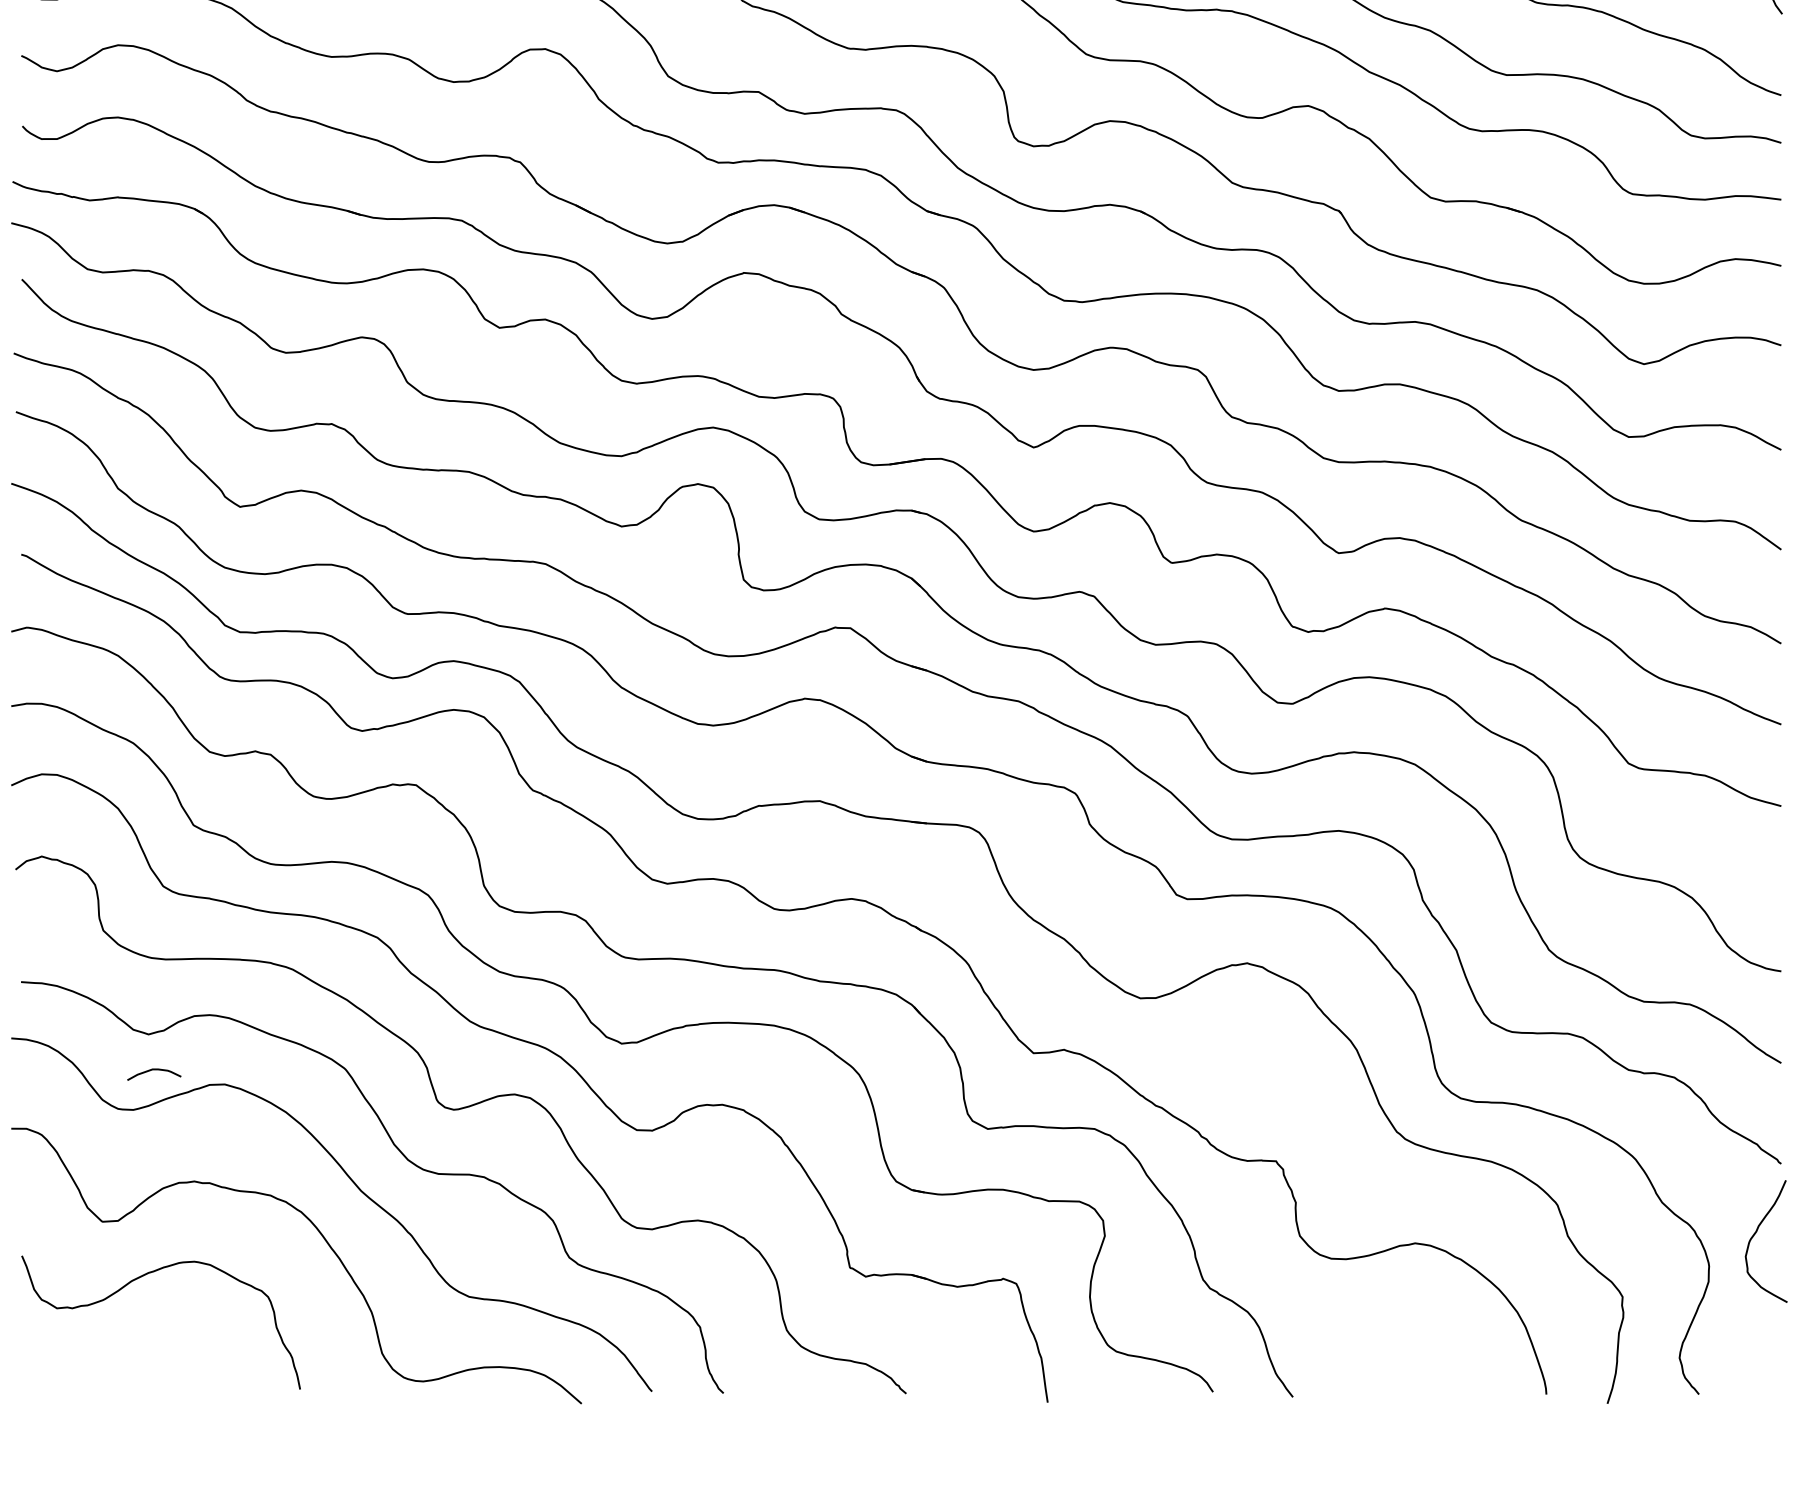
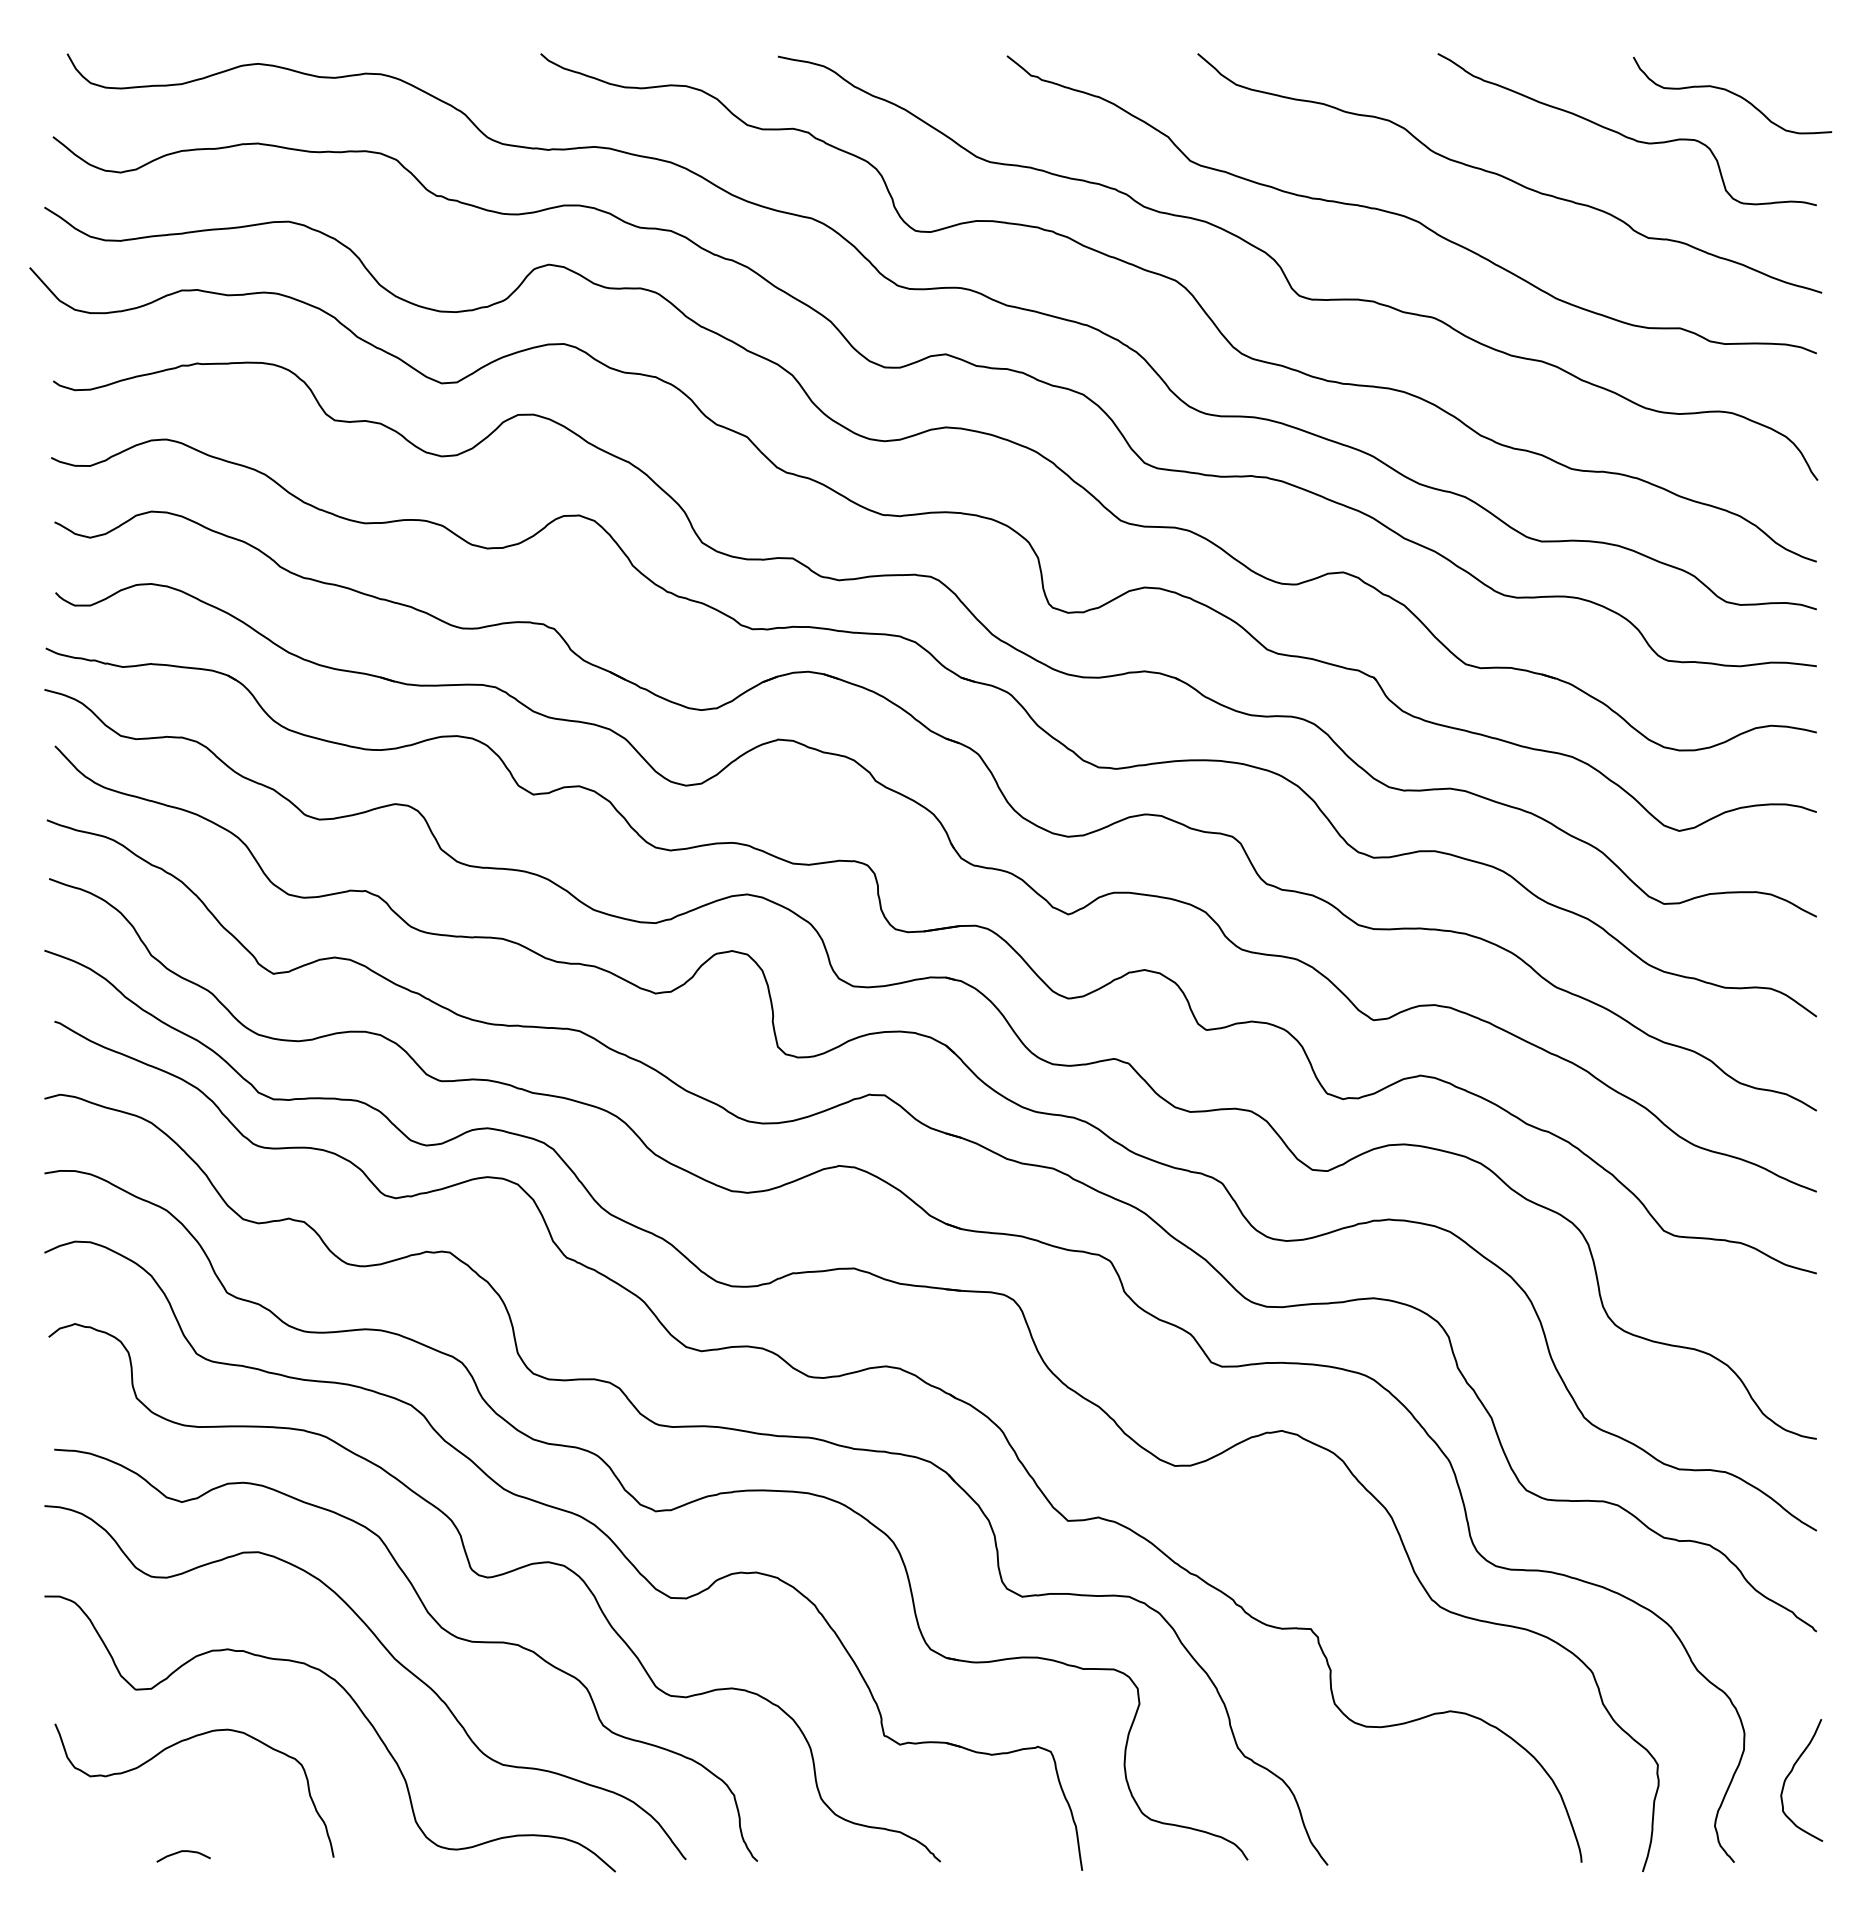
curve: (152, 1070) -> (181, 1852), moved
curve: (1755, 1235) -> (1790, 1774), moved

